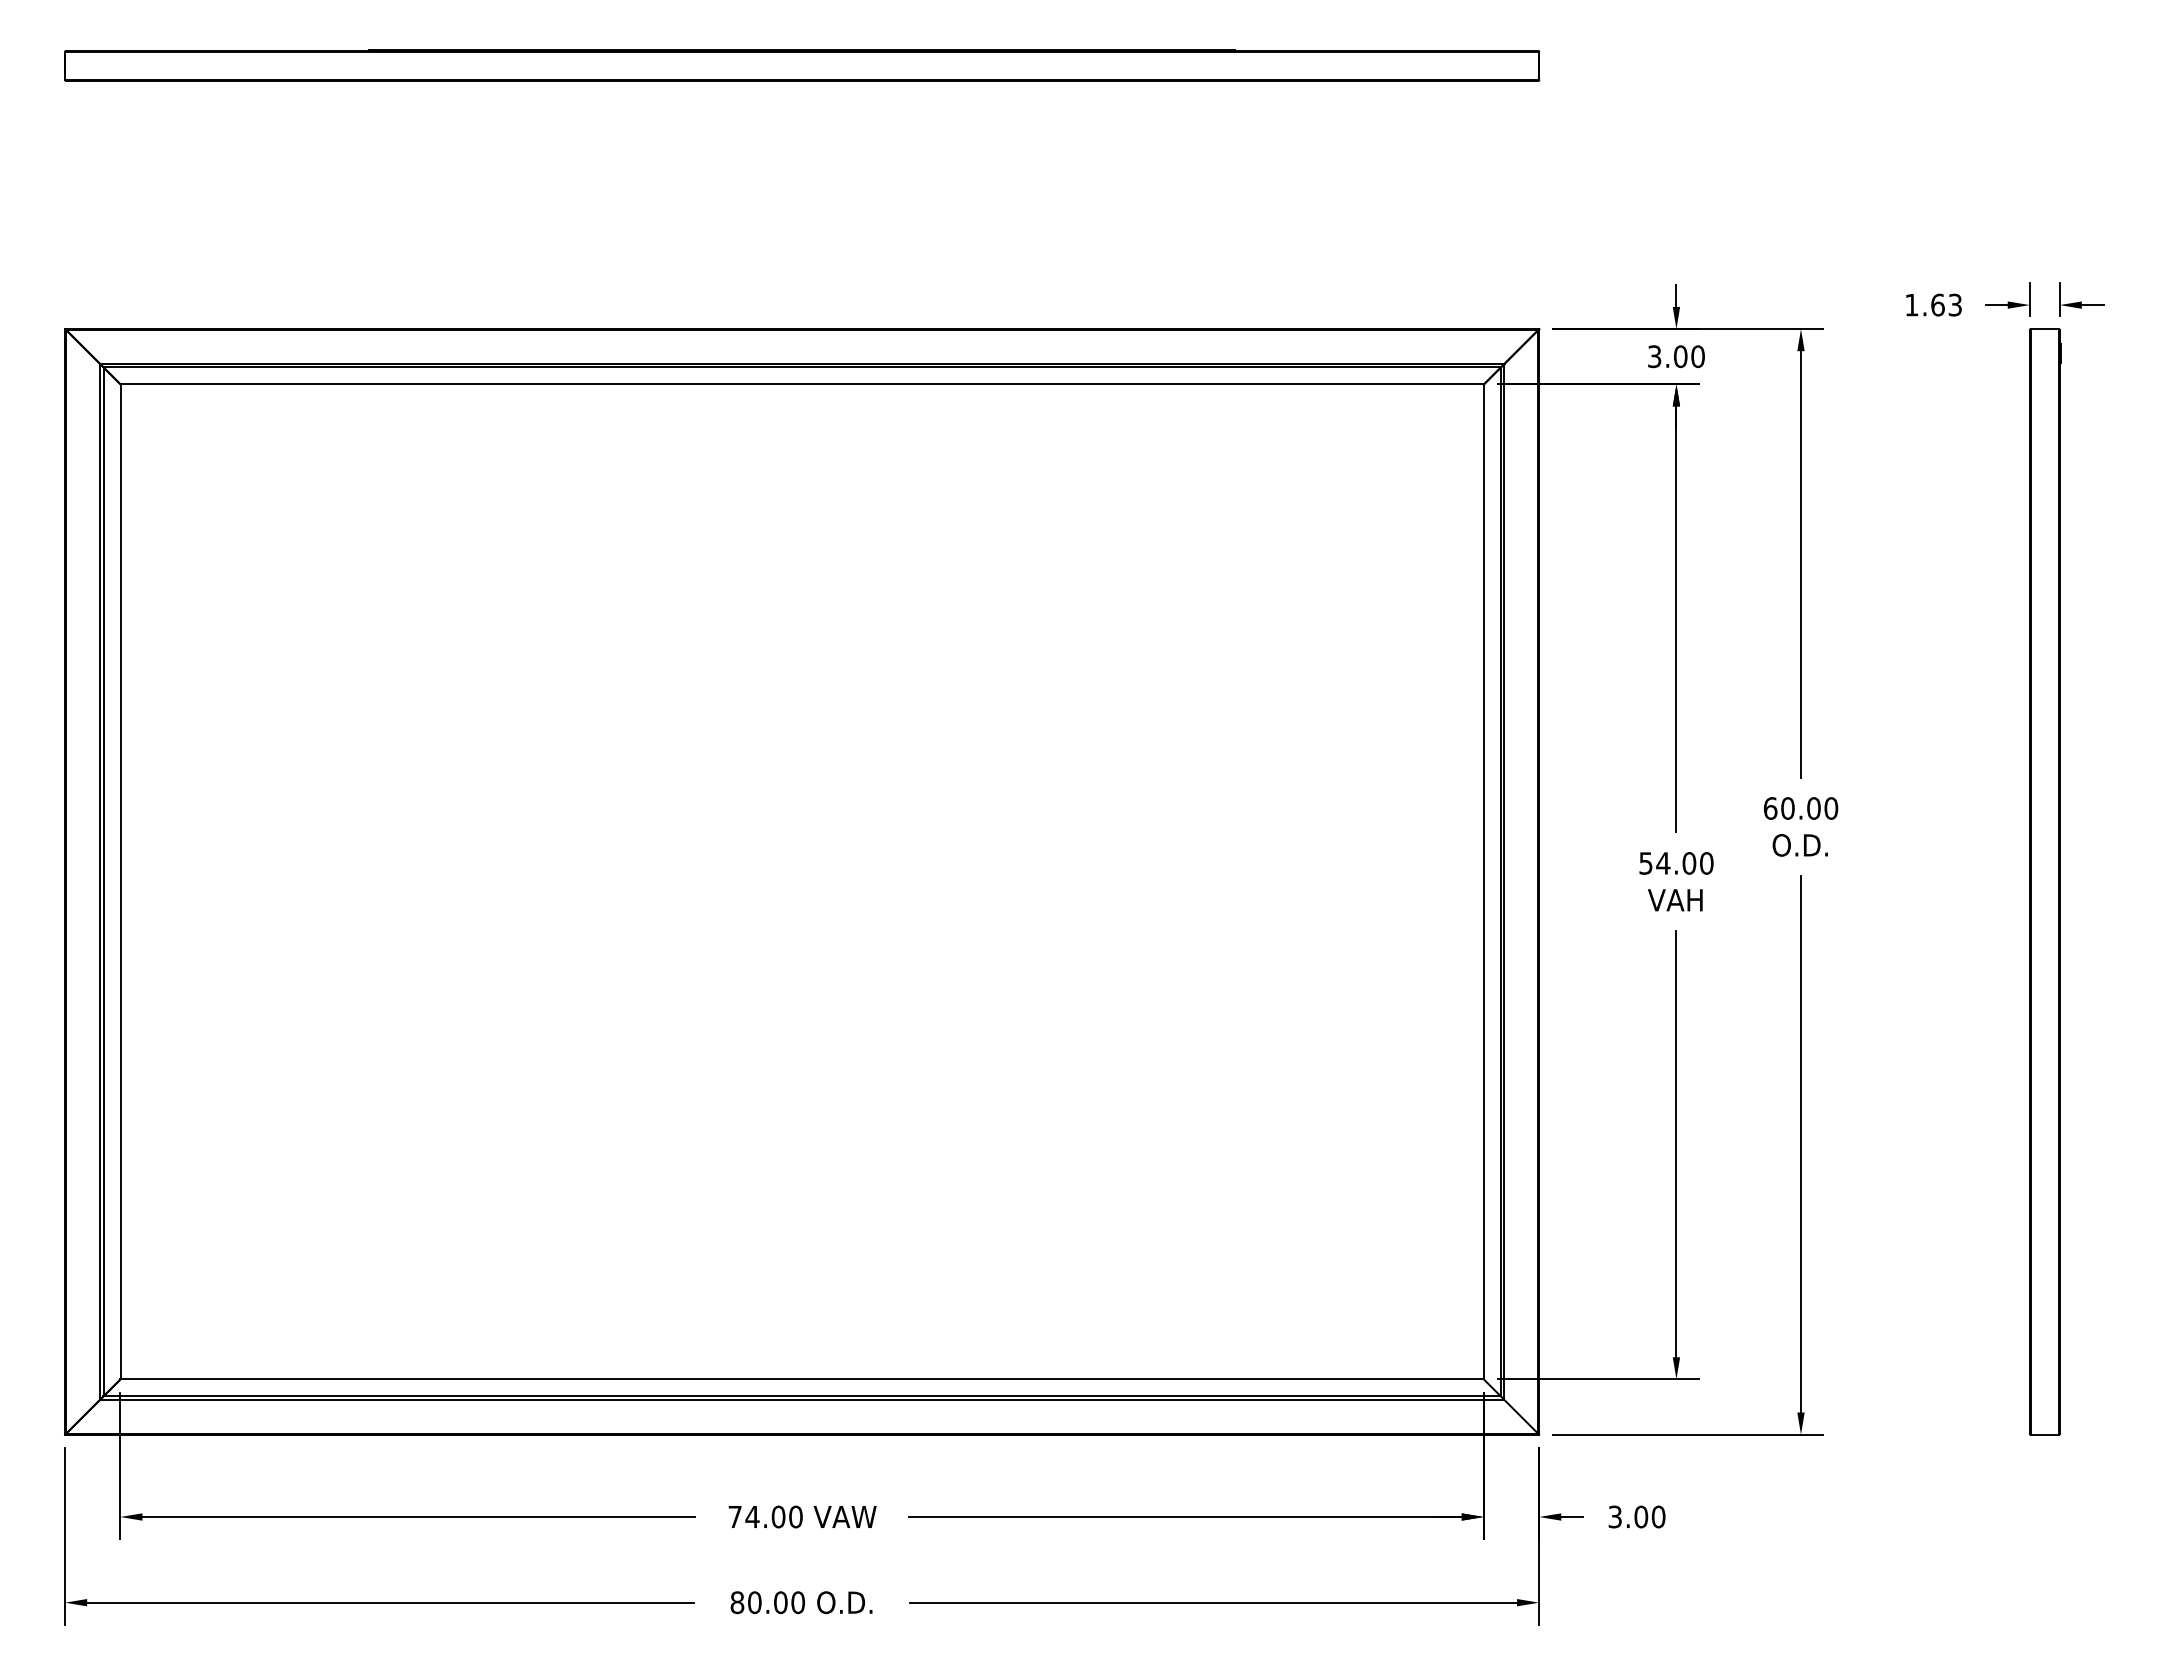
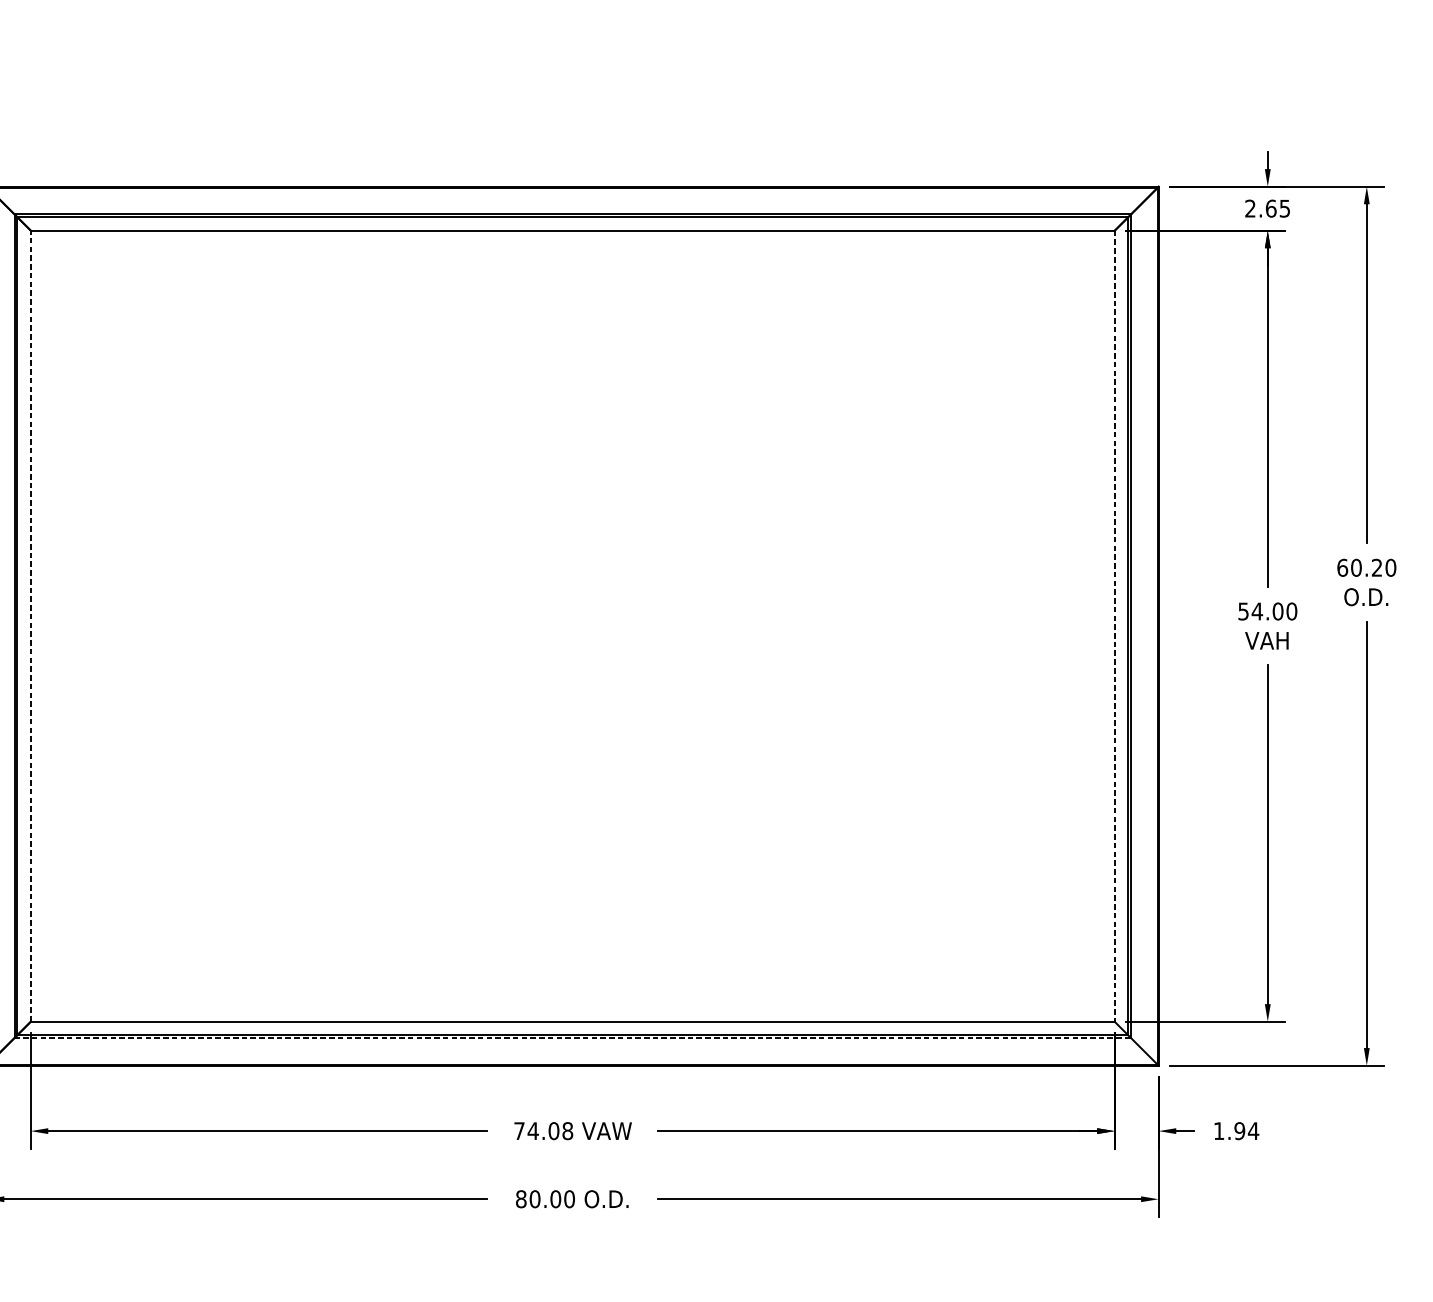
text: (1676, 356) -> (1267, 208), 3.00 -> 2.65
text: (1813, 808) -> (1376, 567), 60.00 -> 60.20
line: (120, 881) -> (30, 625), solid -> dashed
line: (1483, 881) -> (1114, 625), solid -> dashed
line: (802, 1400) -> (573, 1038), solid -> dashed
text: (795, 1516) -> (567, 1130), 74.00 -> 74.08
text: (1636, 1516) -> (1236, 1130), 3.00 -> 1.94

